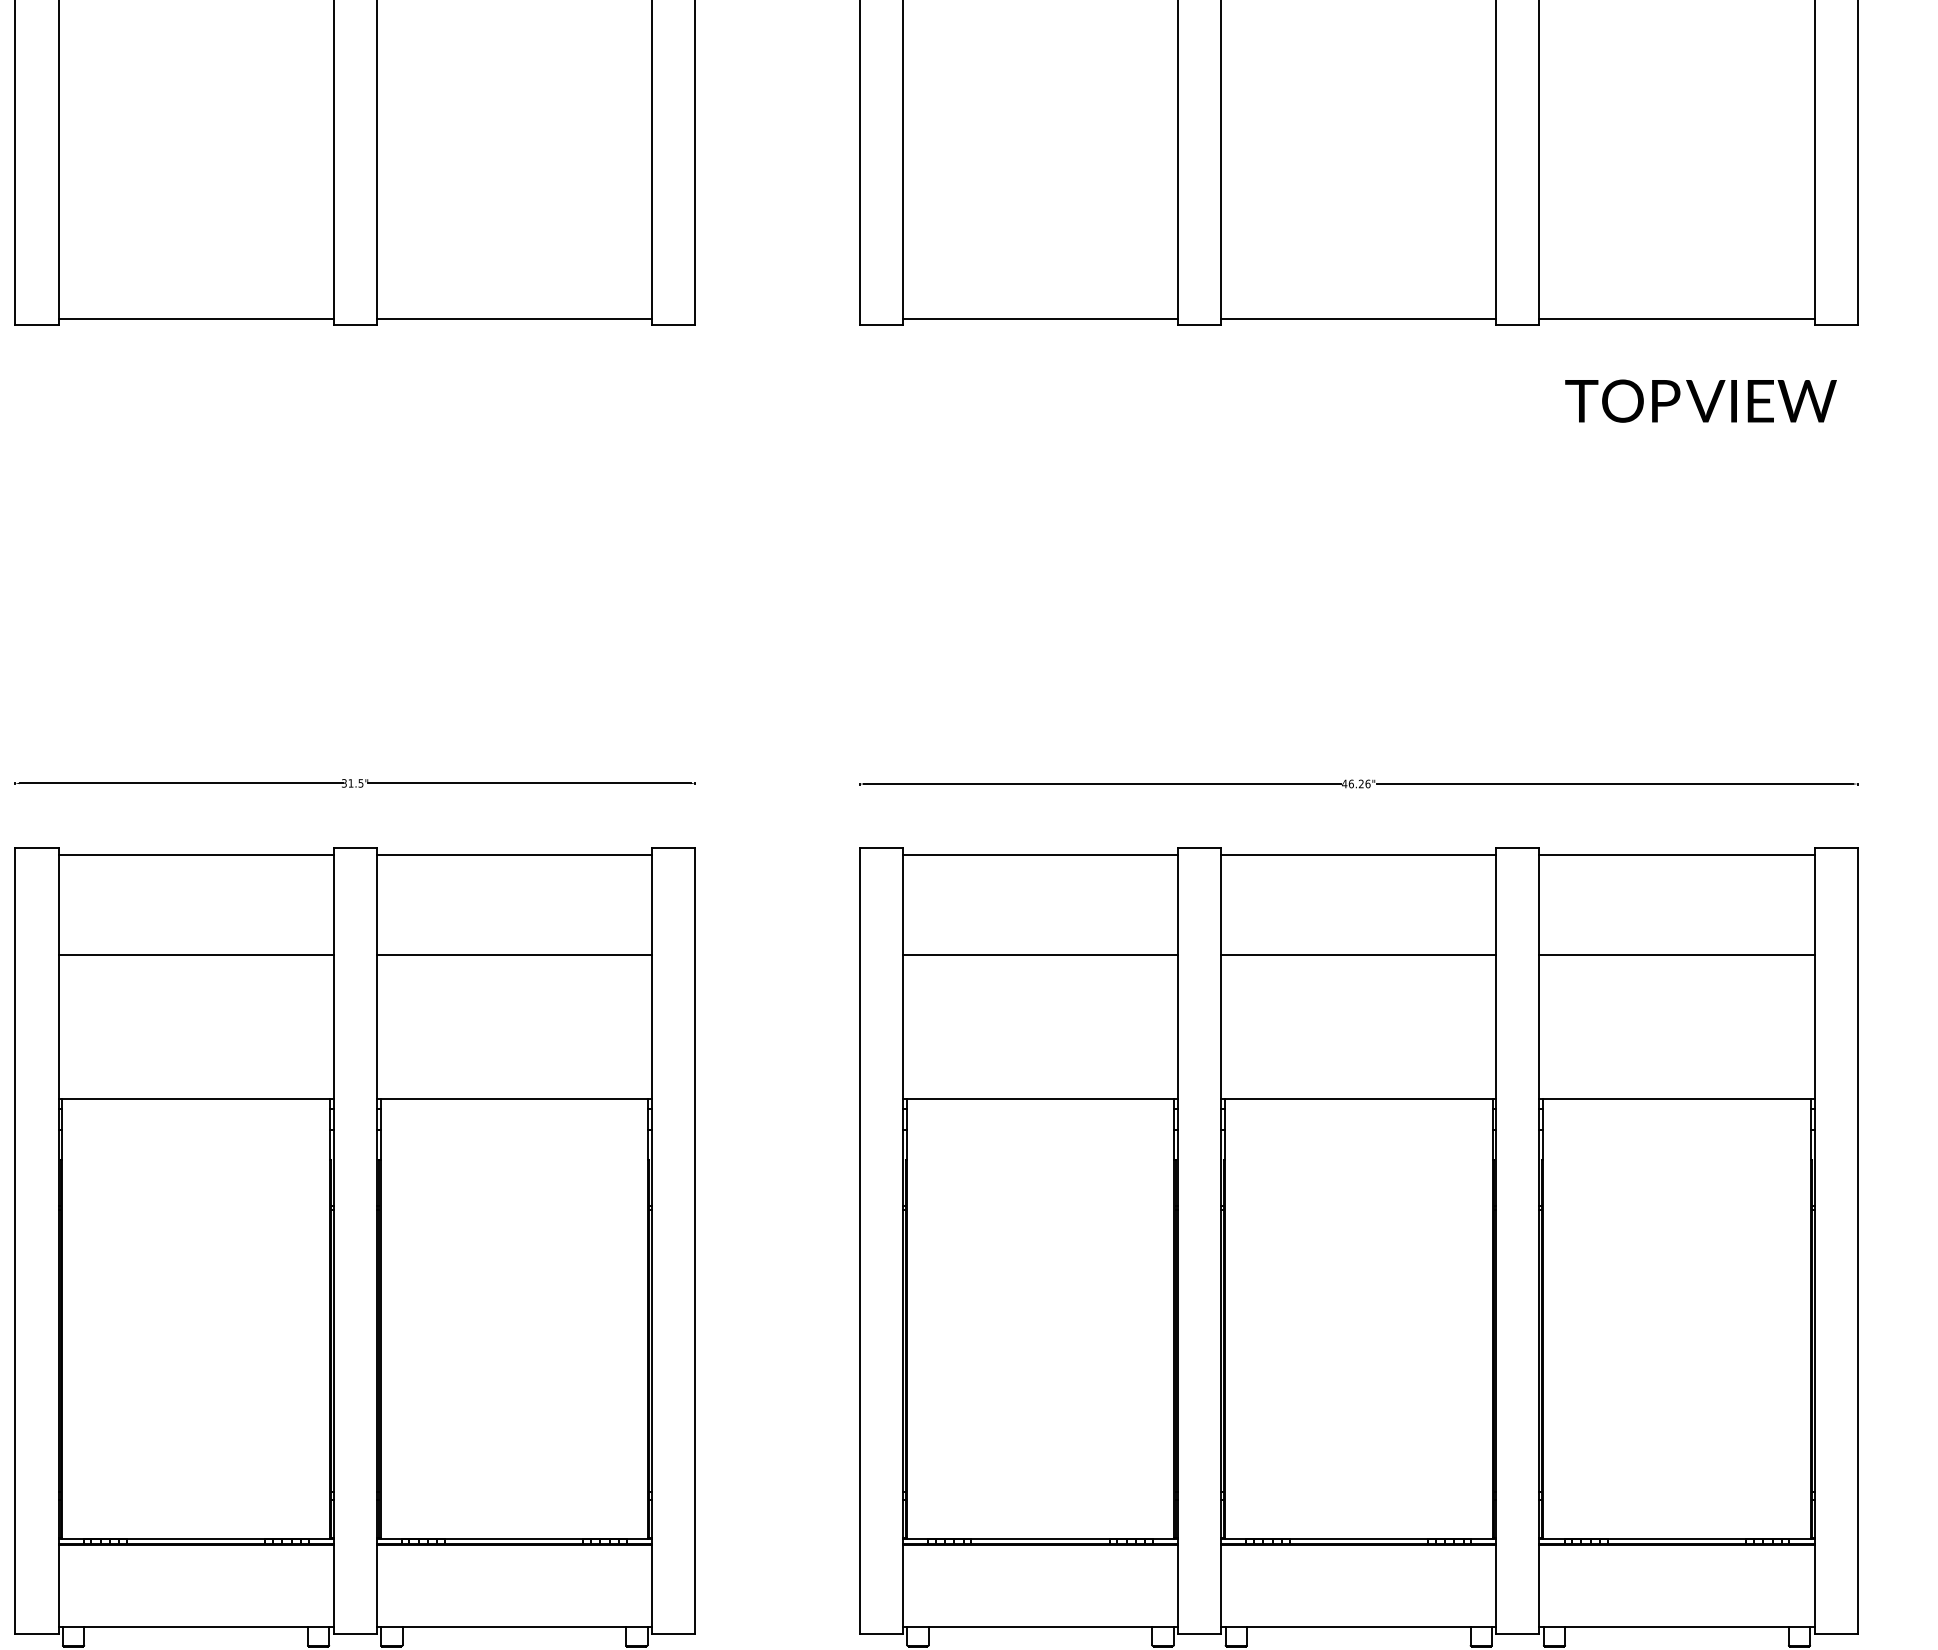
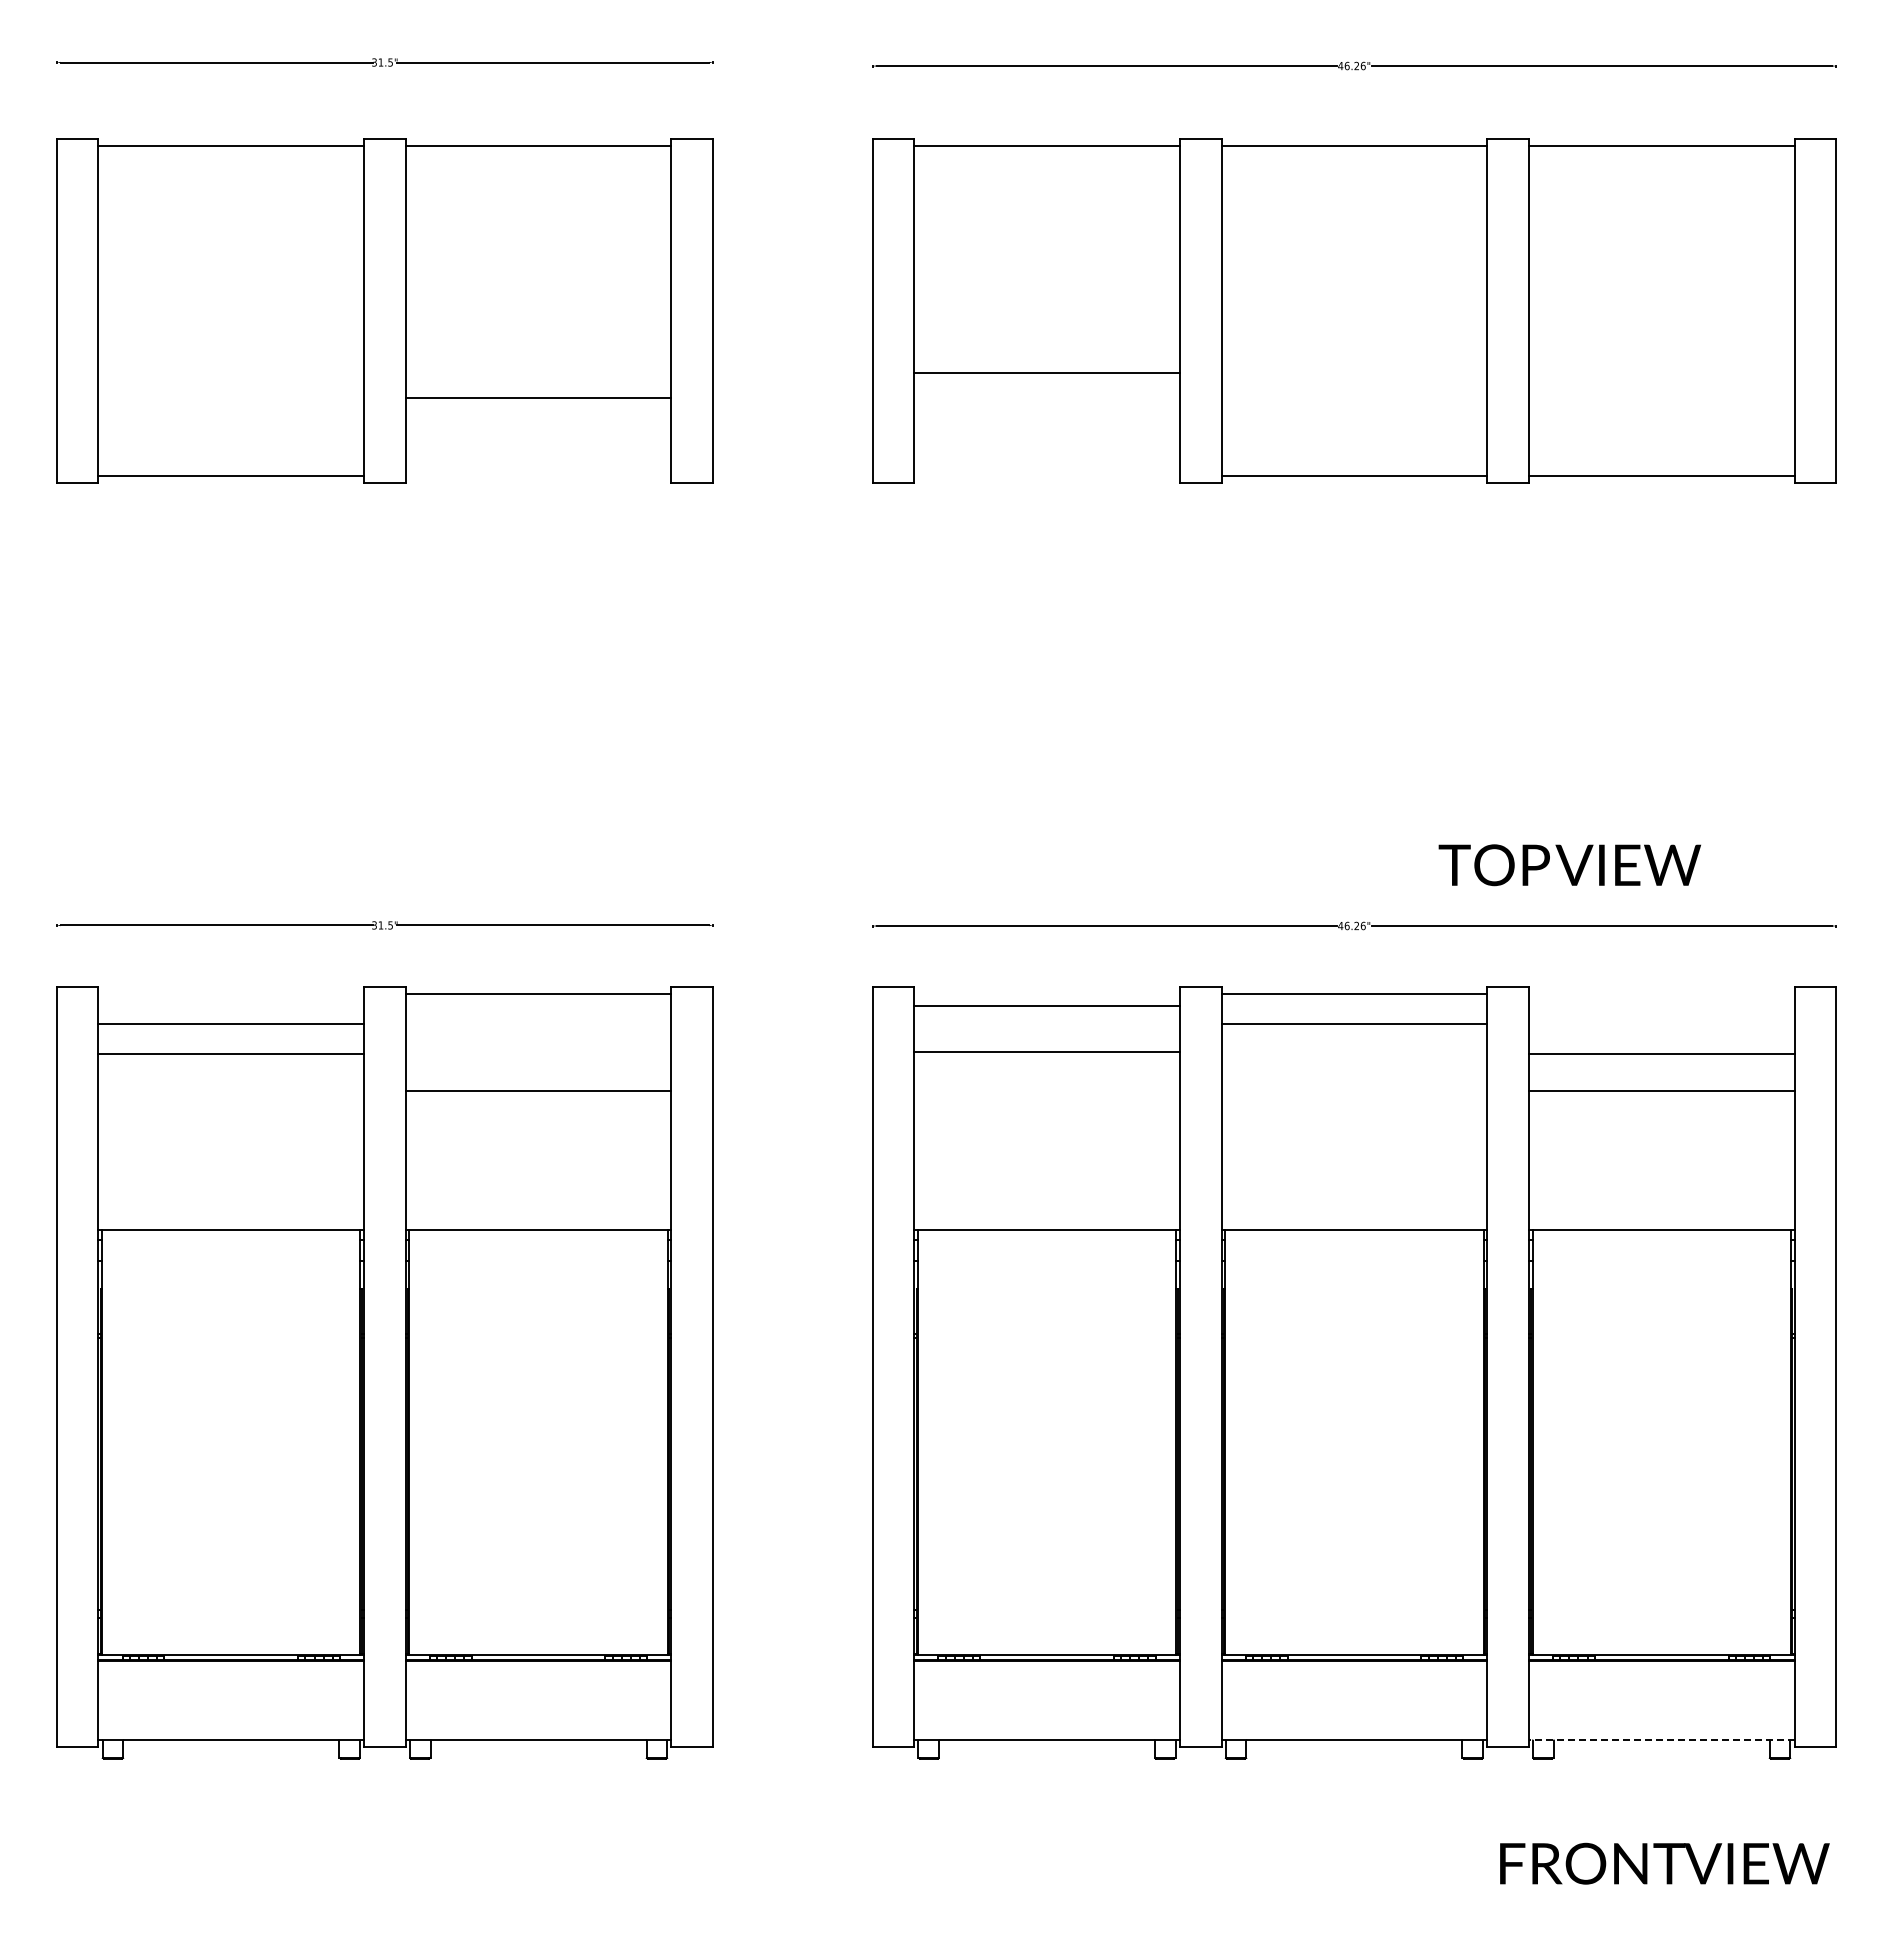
line: (514, 318) -> (538, 398), moved
line: (1040, 318) -> (1046, 373), moved
text: (1700, 401) -> (1569, 865), moved
line: (196, 854) -> (231, 1054), moved
line: (1040, 854) -> (1046, 1052), moved
line: (1676, 854) -> (1661, 1054), moved
line: (196, 955) -> (231, 1024), moved
line: (1040, 955) -> (1046, 1006), moved
line: (1358, 955) -> (1354, 1024), moved
line: (1676, 1627) -> (1661, 1740), solid -> dashed

